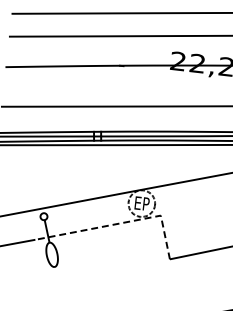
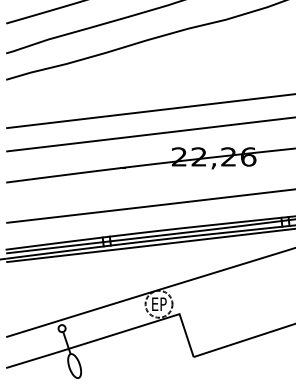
line: (120, 223) -> (139, 326), dashed -> solid

